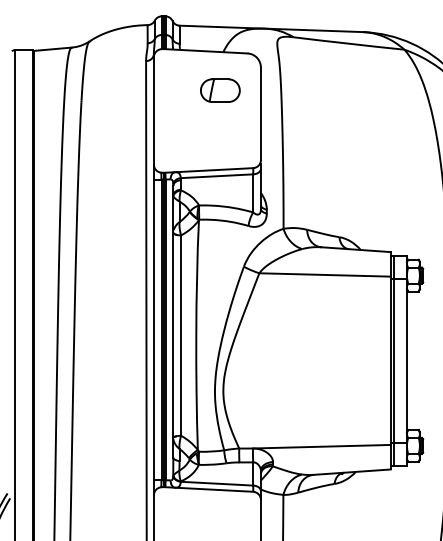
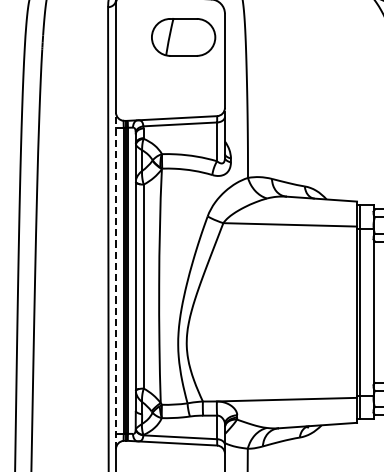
part: (220, 90) -> (183, 37), size x1.6
line: (153, 329) -> (115, 280), solid -> dashed

